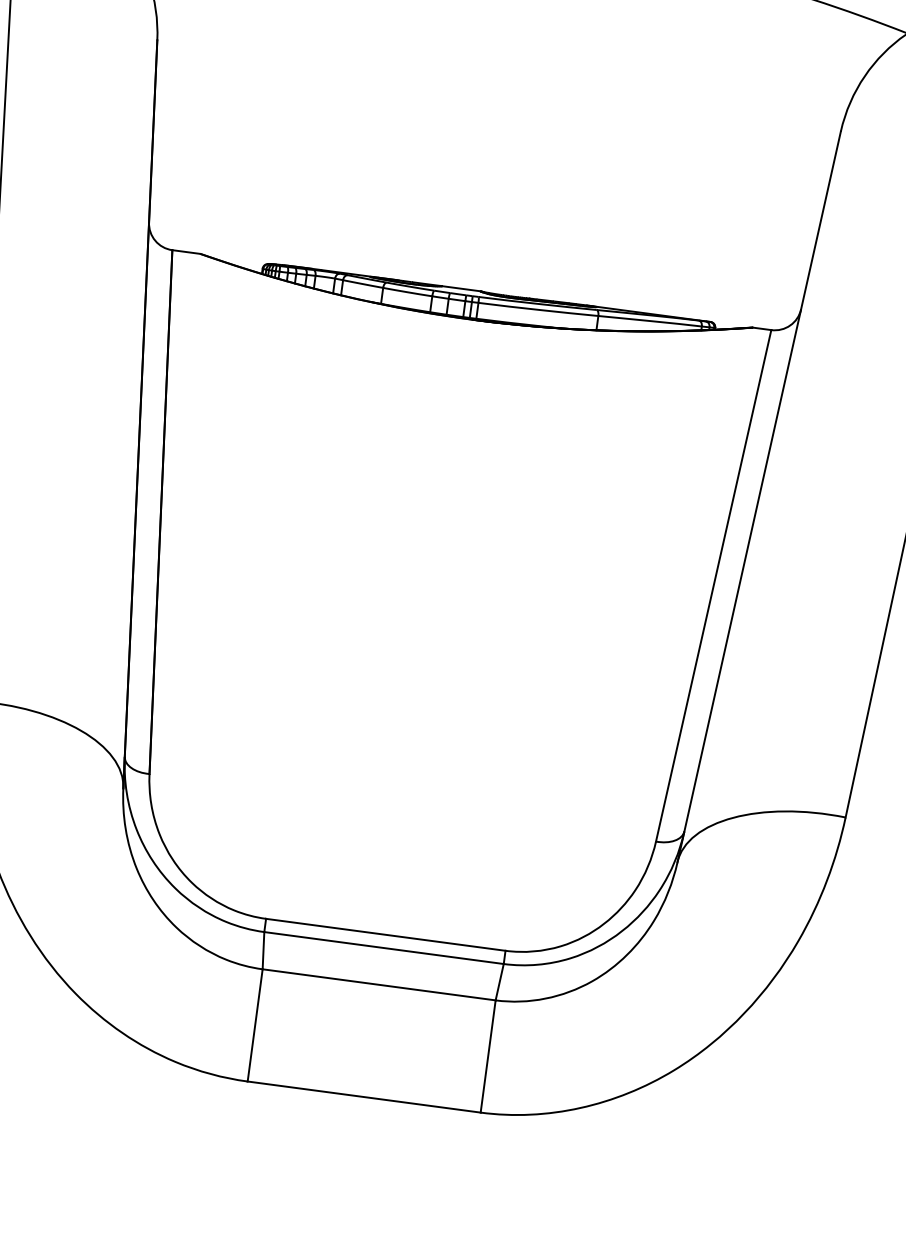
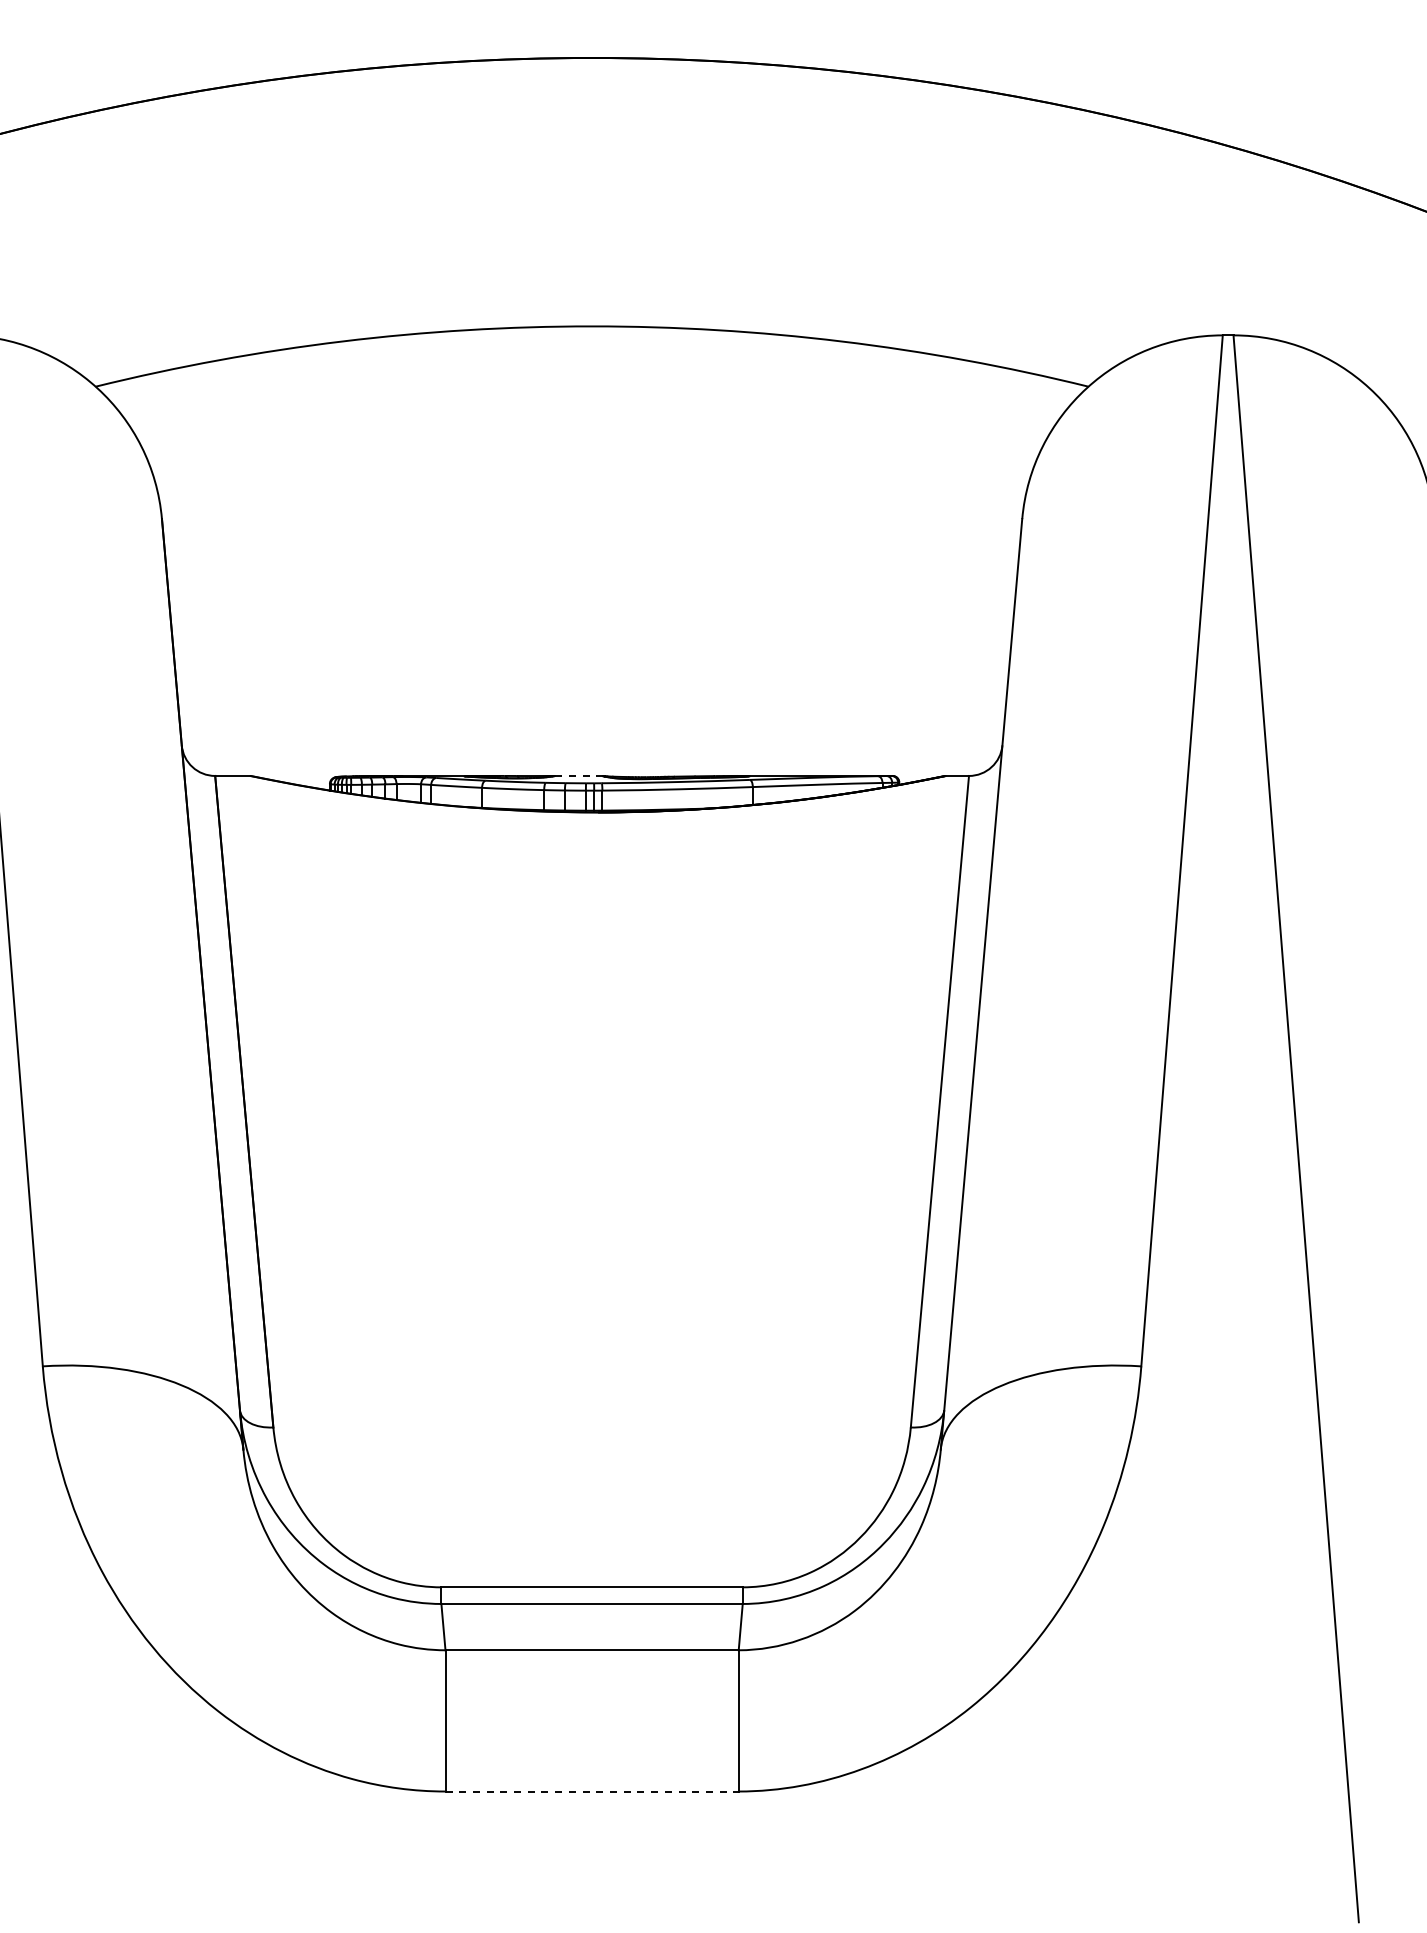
line: (460, 288) -> (577, 775), solid -> dashed
line: (364, 1097) -> (592, 1791), solid -> dashed

